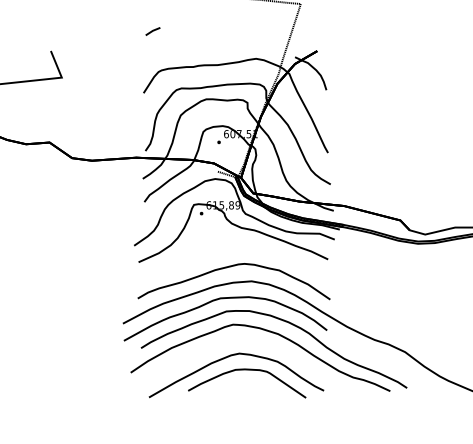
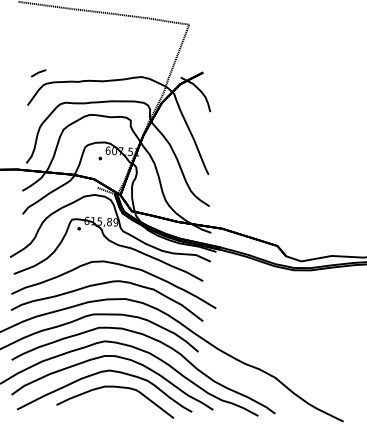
line: (152, 31) -> (38, 73), moved
curve: (244, 248) -> (120, 265), added
curve: (246, 340) -> (117, 357), added

